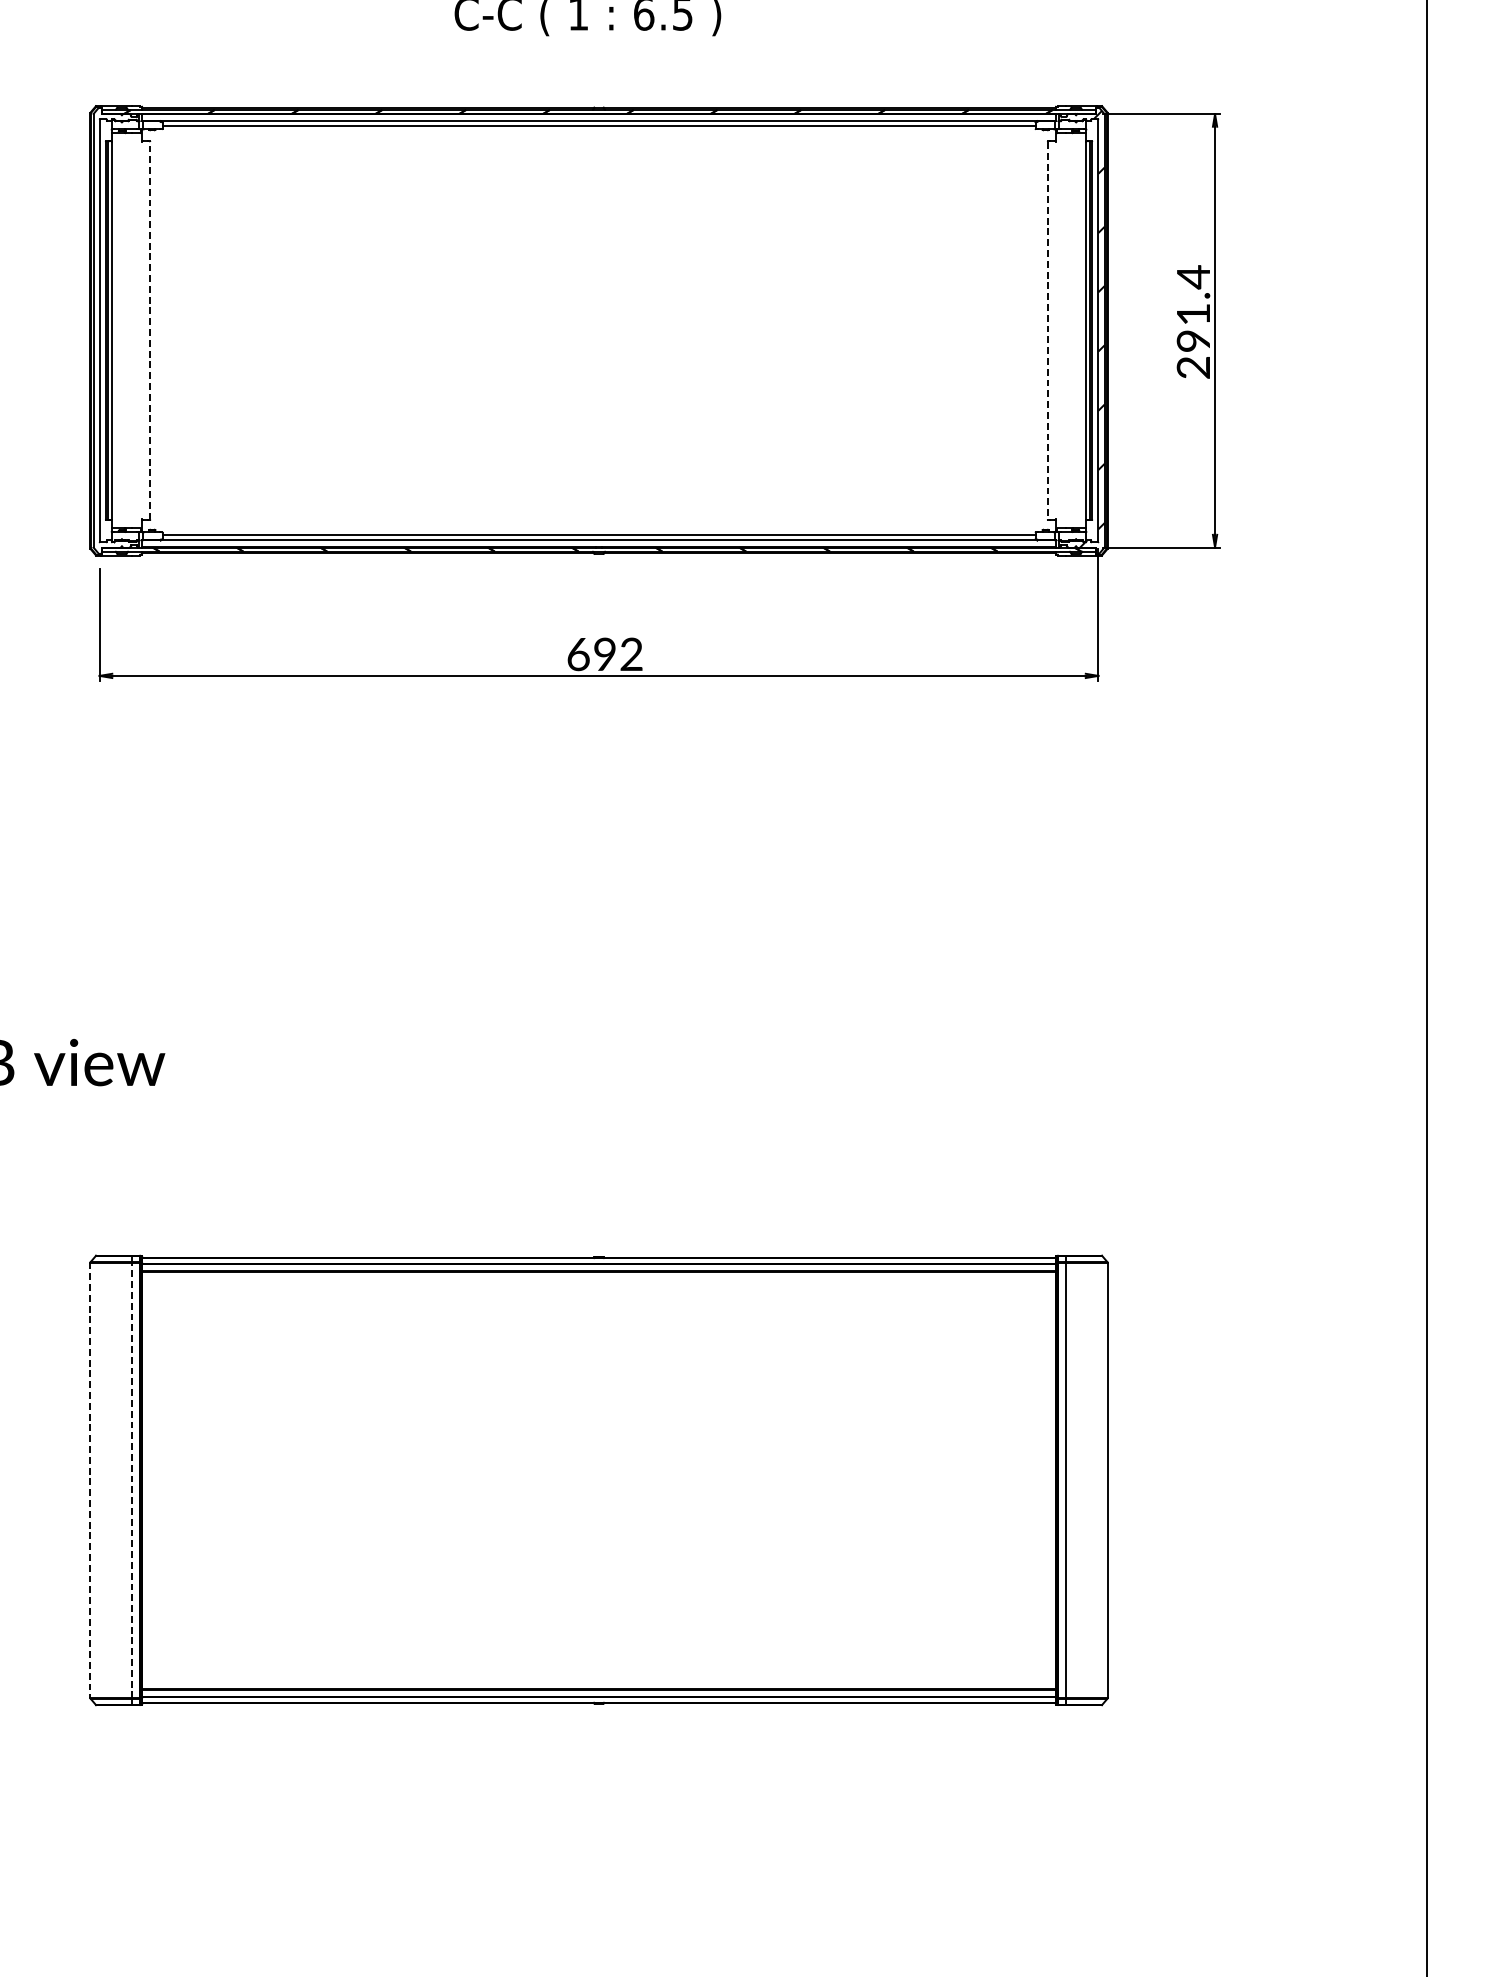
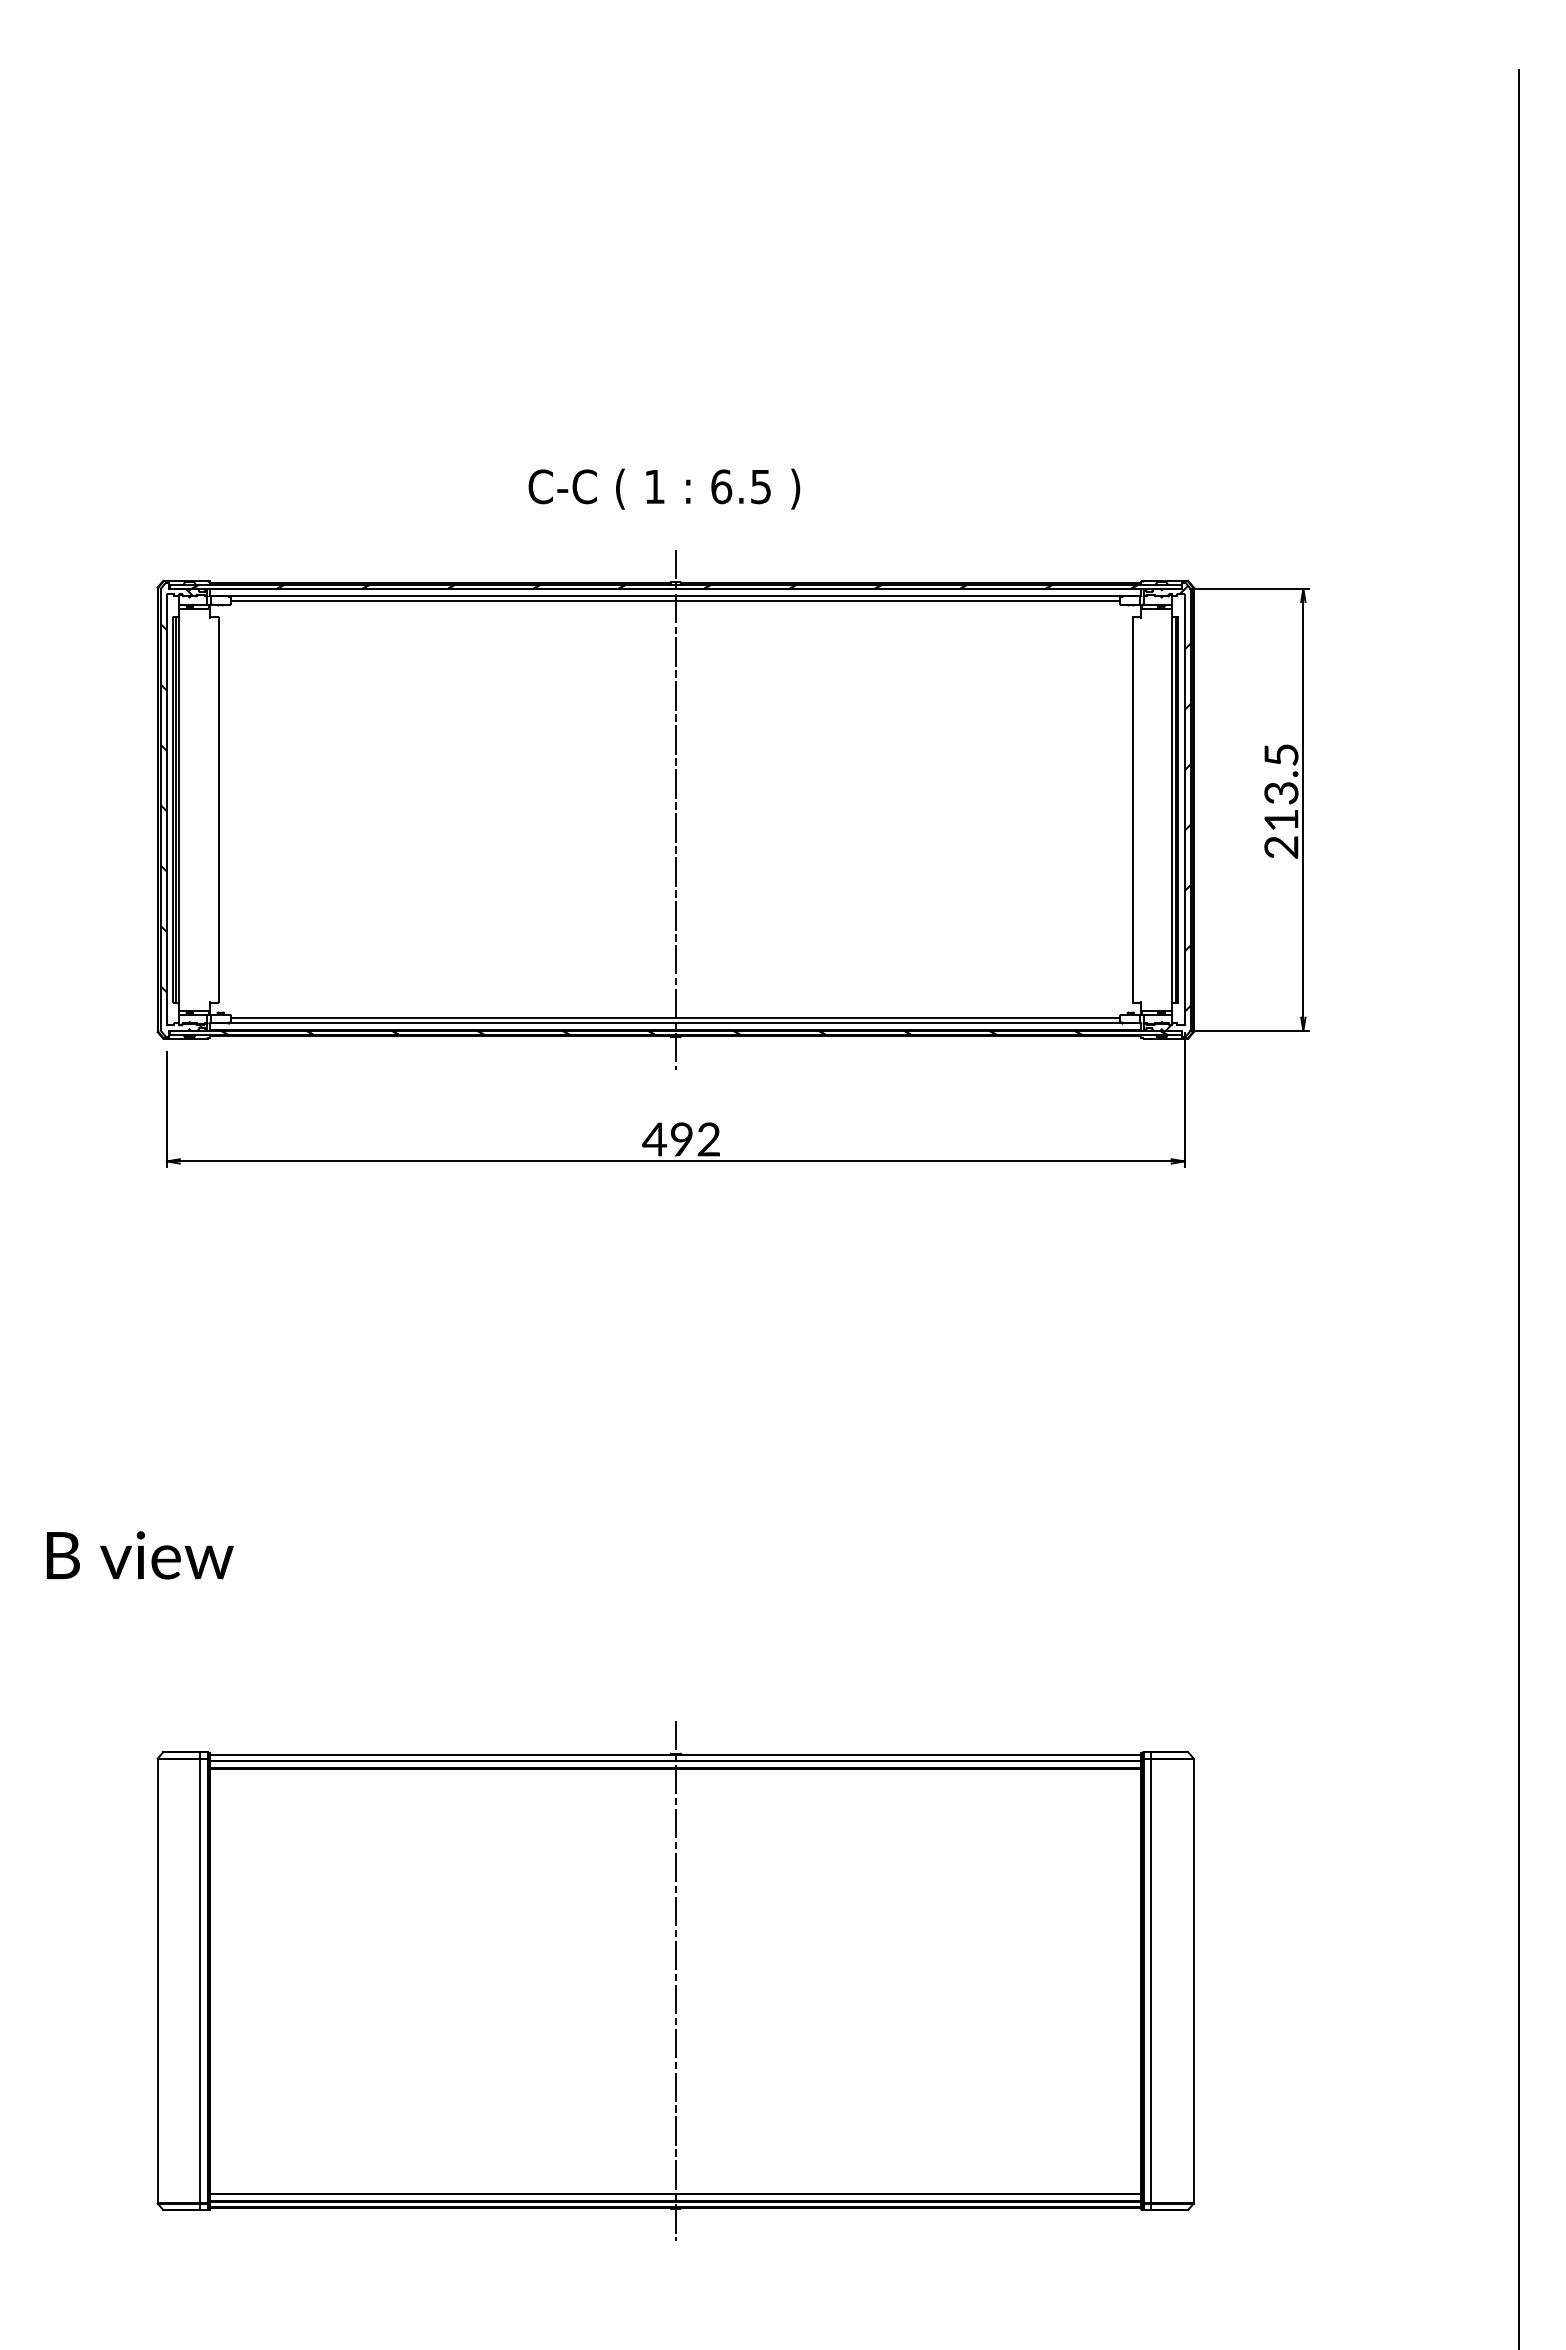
text: (1193, 307) -> (1281, 786), 291.4 -> 213.5
hatch: (113, 328) -> (181, 807), added
line: (150, 330) -> (218, 809), dashed -> solid
line: (598, 330) -> (675, 809), added
line: (1047, 331) -> (1132, 810), dashed -> solid
text: (578, 654) -> (654, 1139), 692 -> 492
line: (132, 1479) -> (200, 1980), dashed -> solid
line: (598, 1479) -> (675, 1980), added
line: (90, 1480) -> (157, 1981), dashed -> solid

